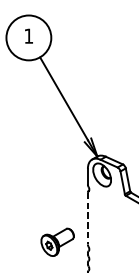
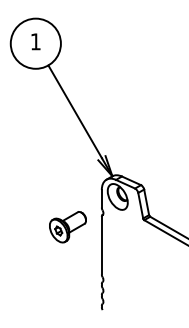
line: (87, 218) -> (101, 245), dashed -> solid
part: (57, 242) -> (67, 227), moved

